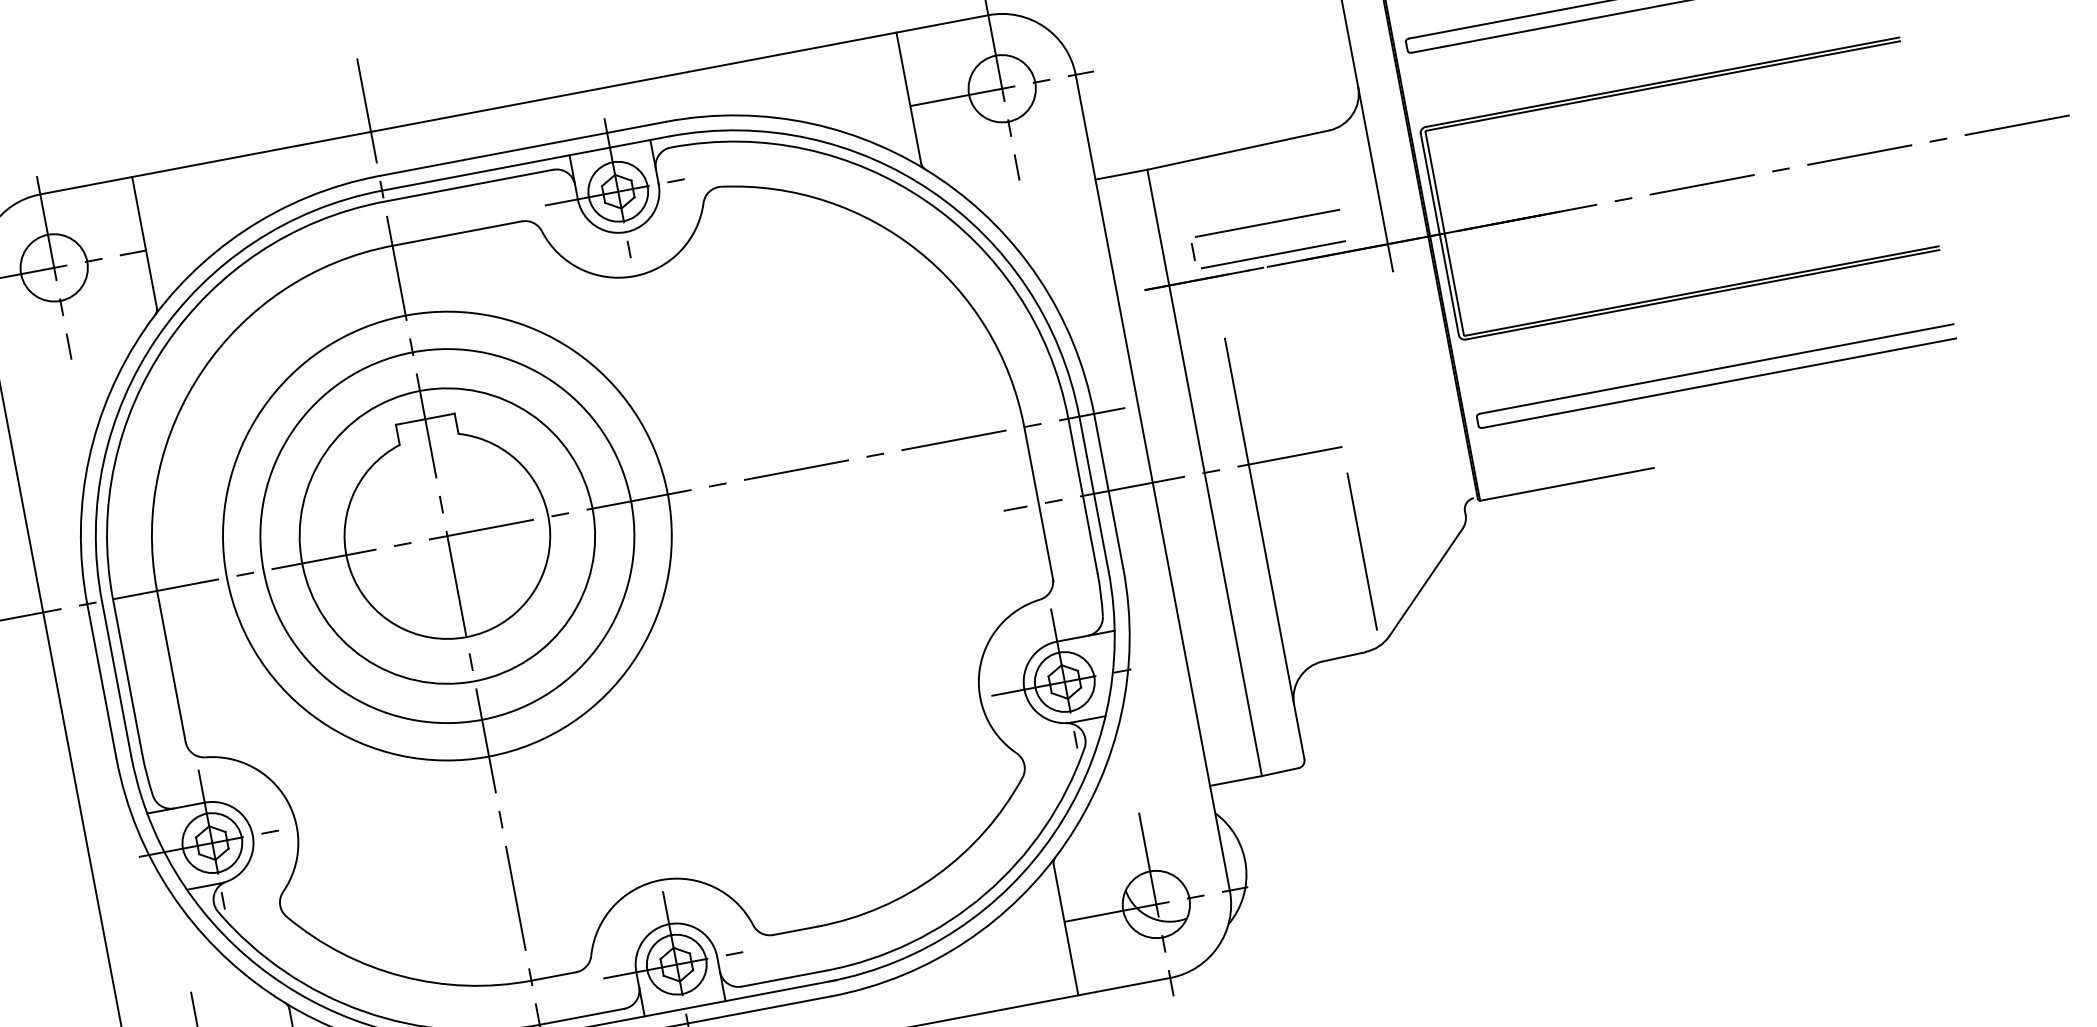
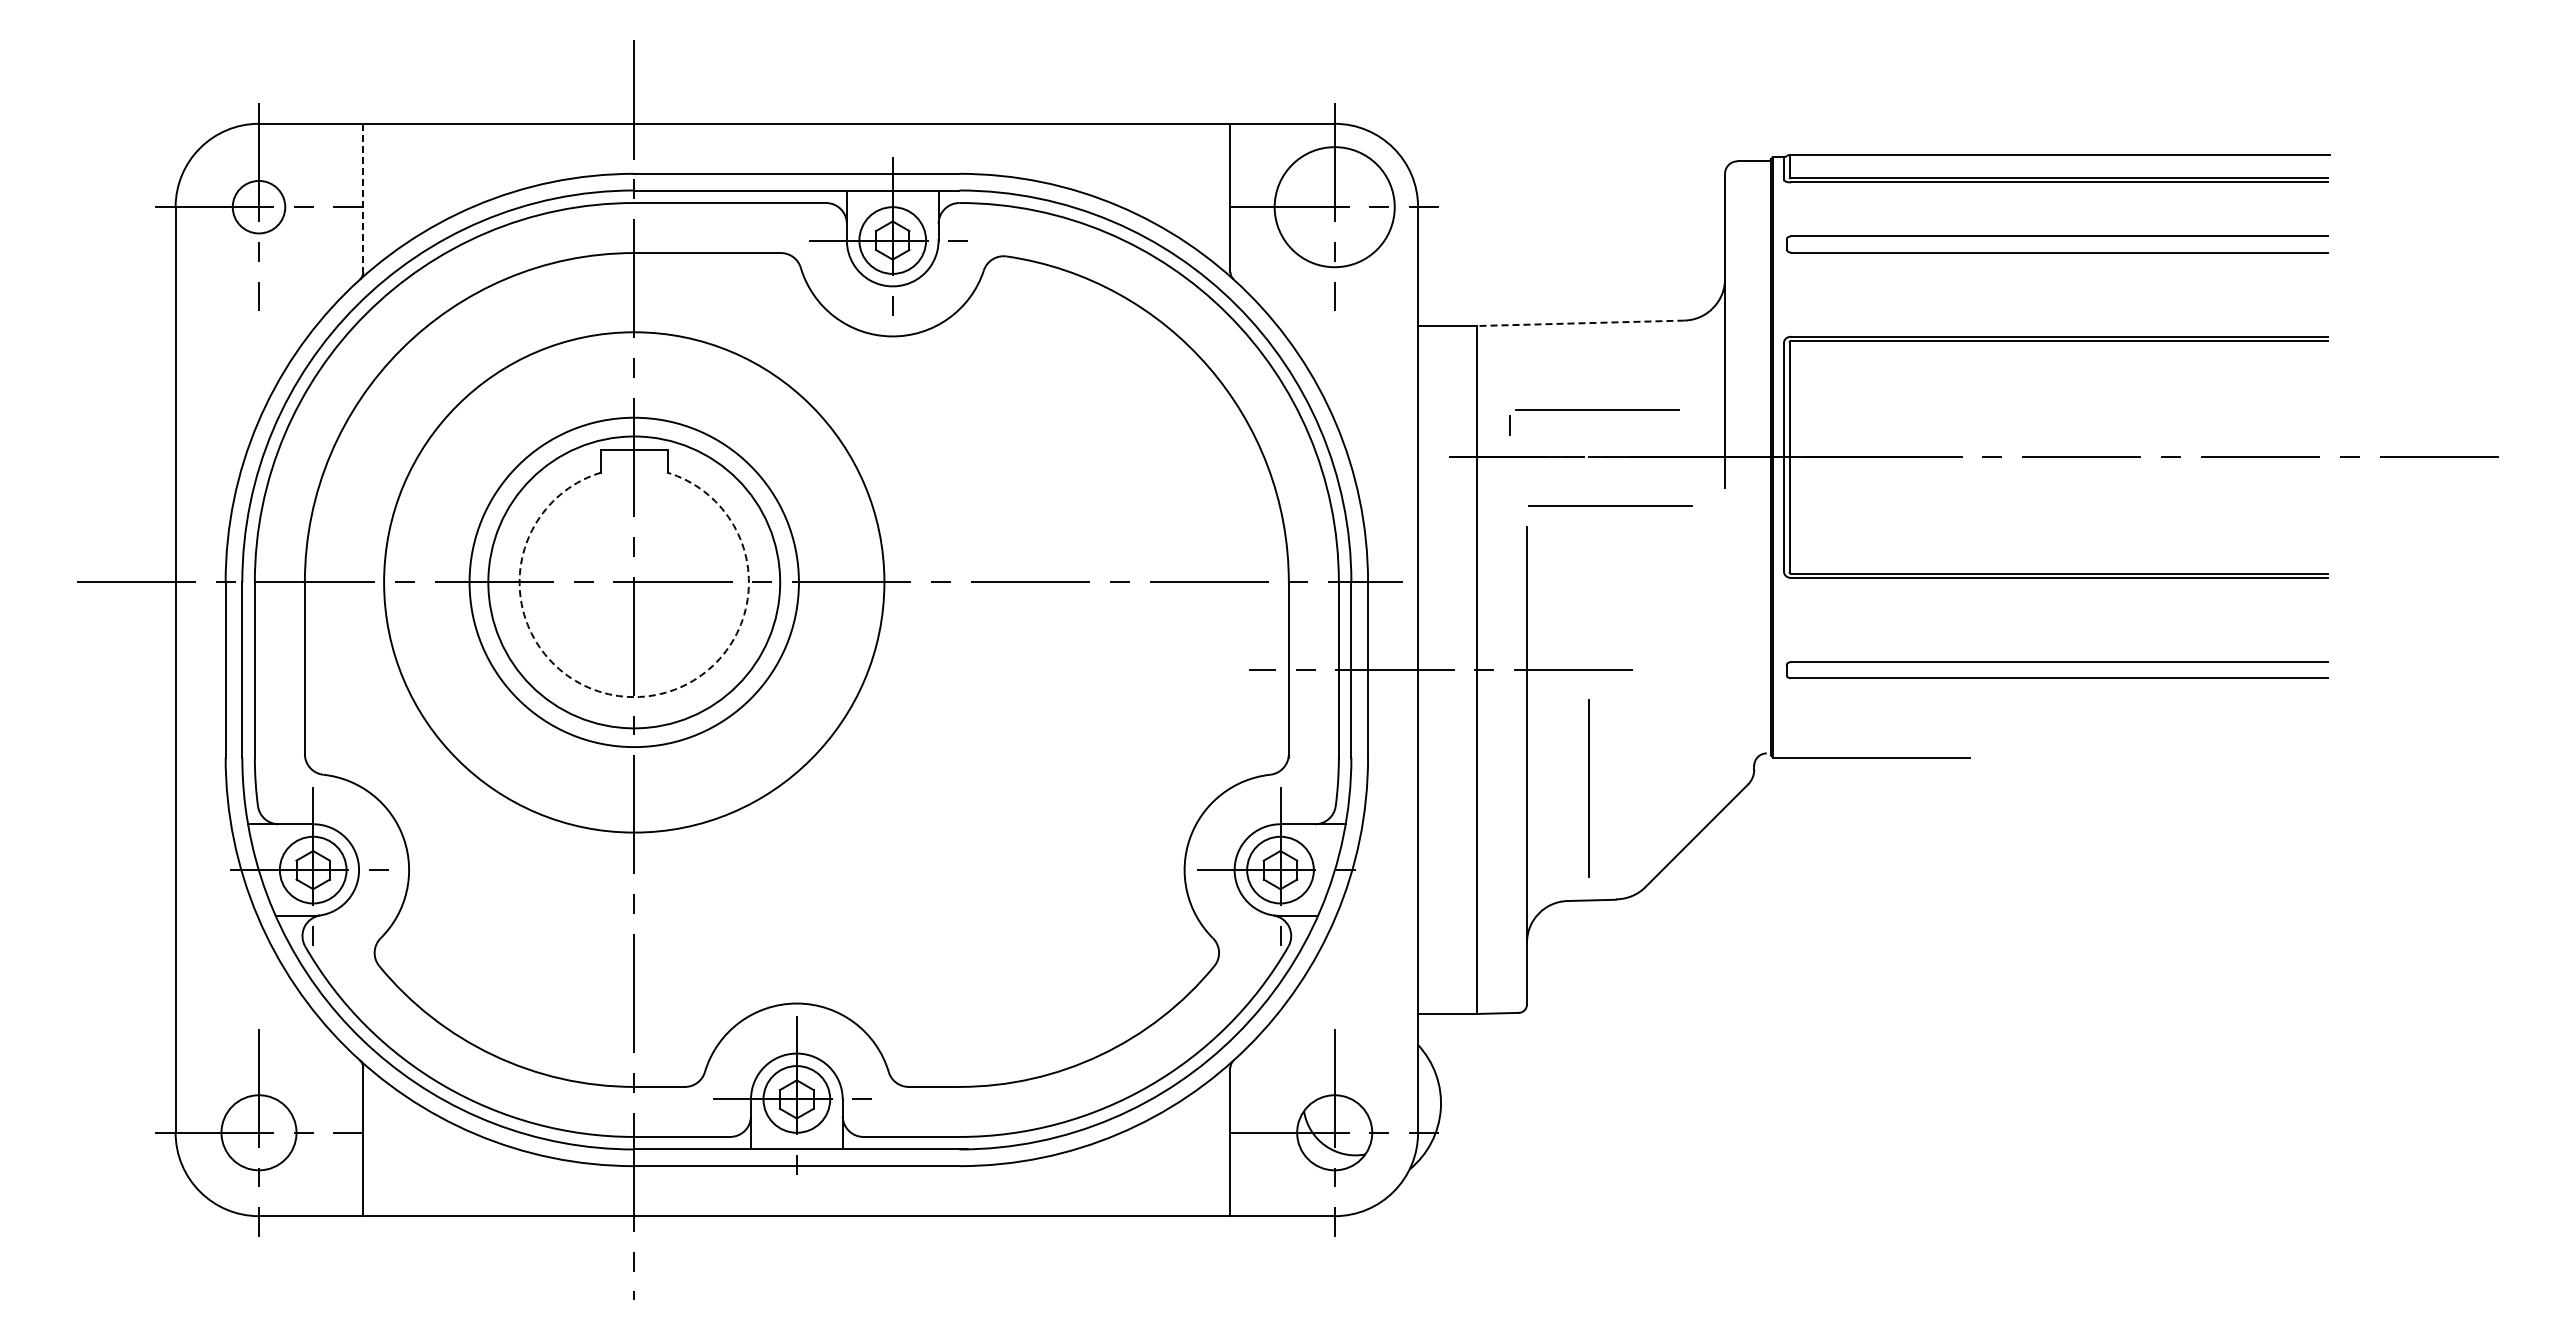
circle: (1001, 88) -> (1334, 206), size x1.6
line: (1238, 150) -> (1580, 323), solid -> dashed
line: (144, 242) -> (363, 198), solid -> dashed
line: (1273, 254) -> (1610, 505), moved
circle: (53, 267) -> (258, 206), size x0.7
circle: (446, 535) -> (633, 581), size x0.7
line: (1361, 551) -> (1588, 788), moved
arc: (466, 637) -> (634, 697), solid -> dashed

